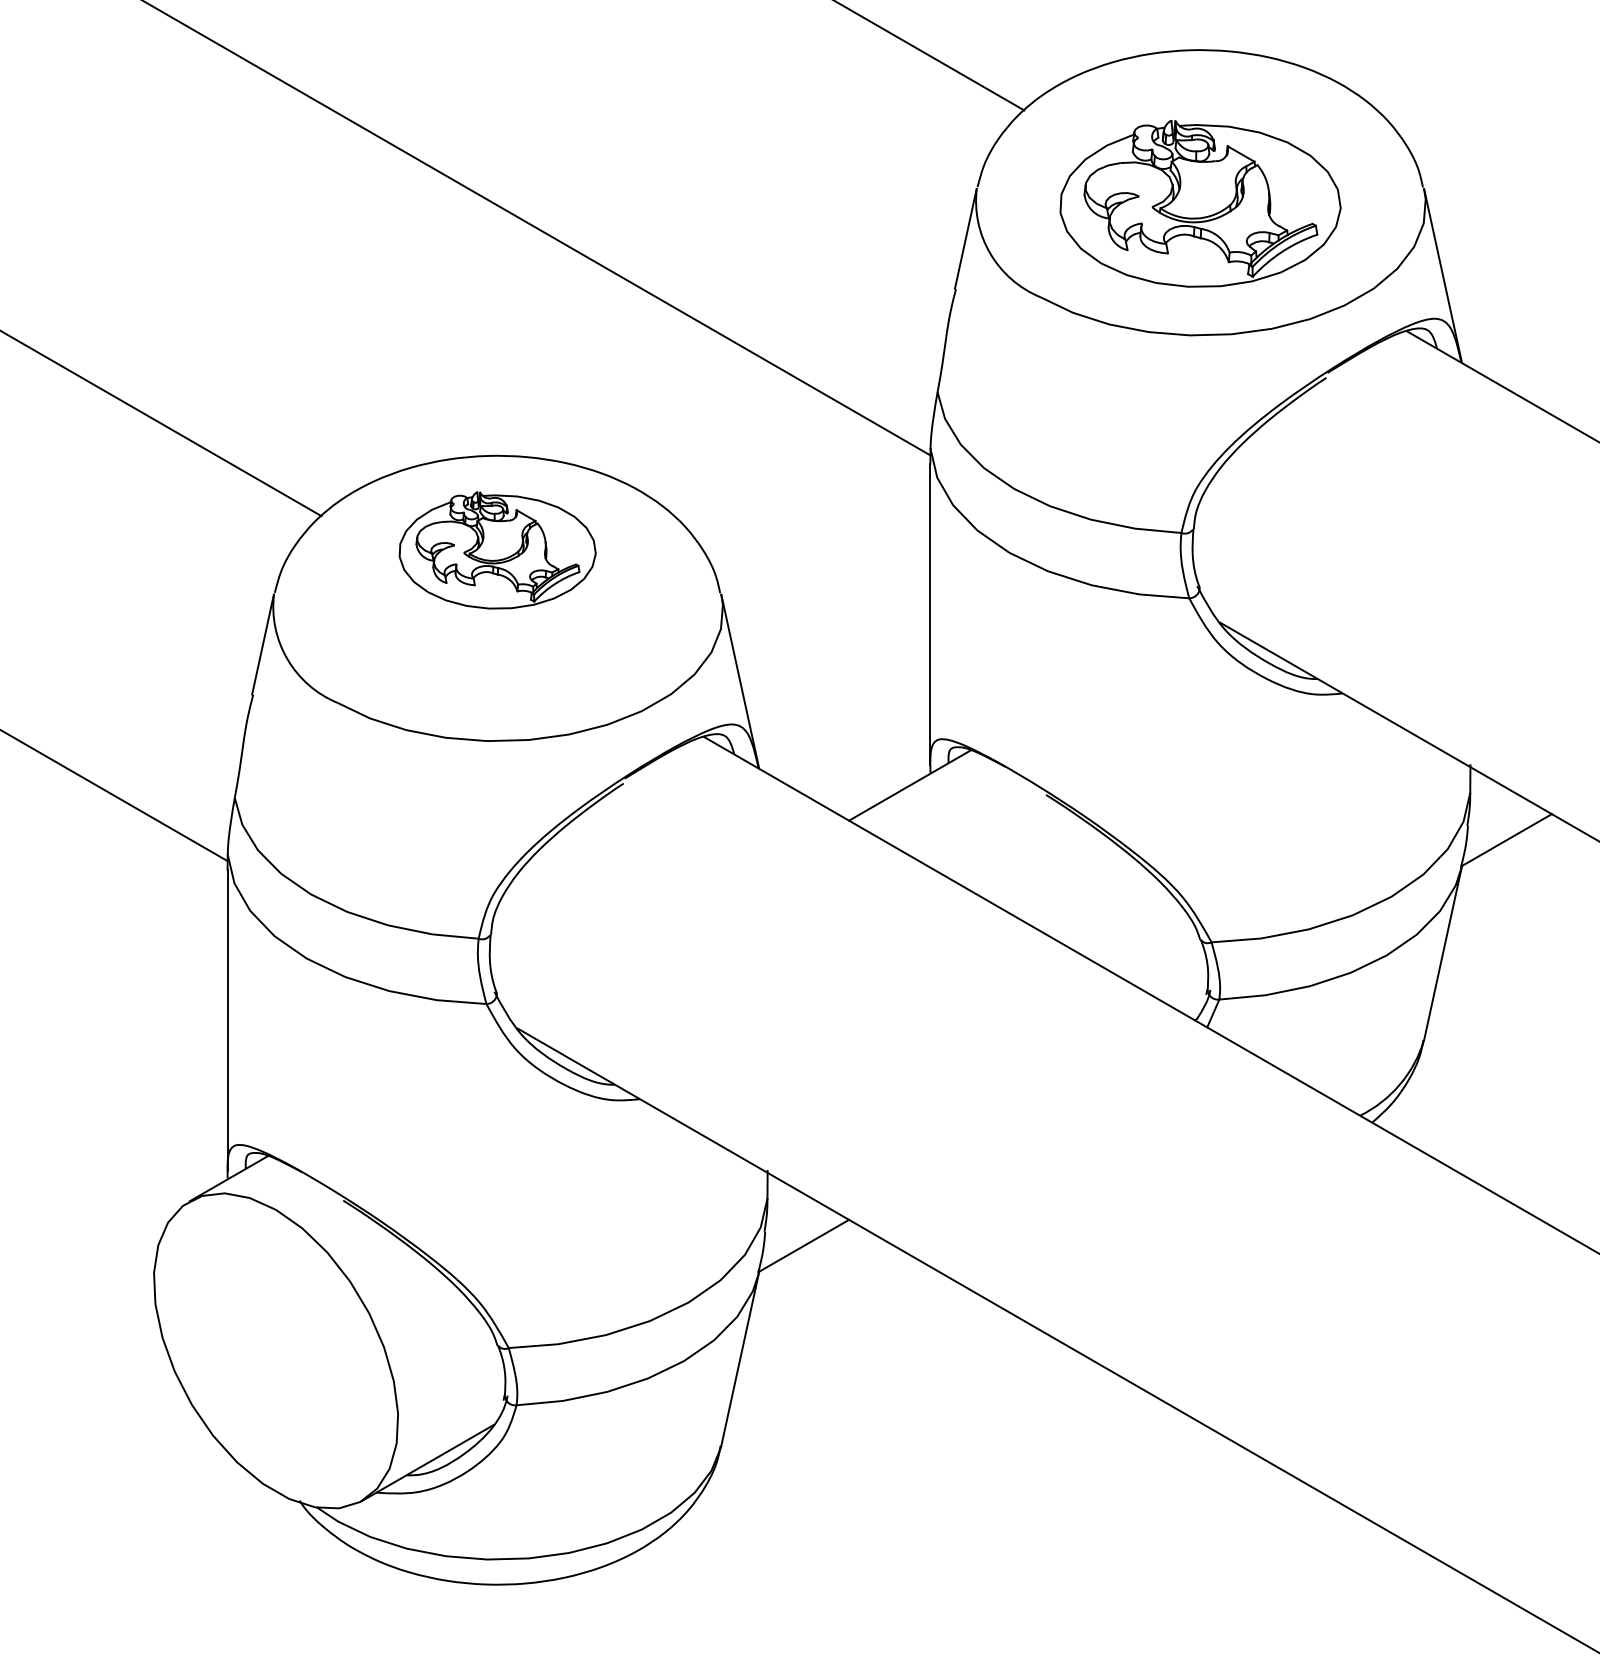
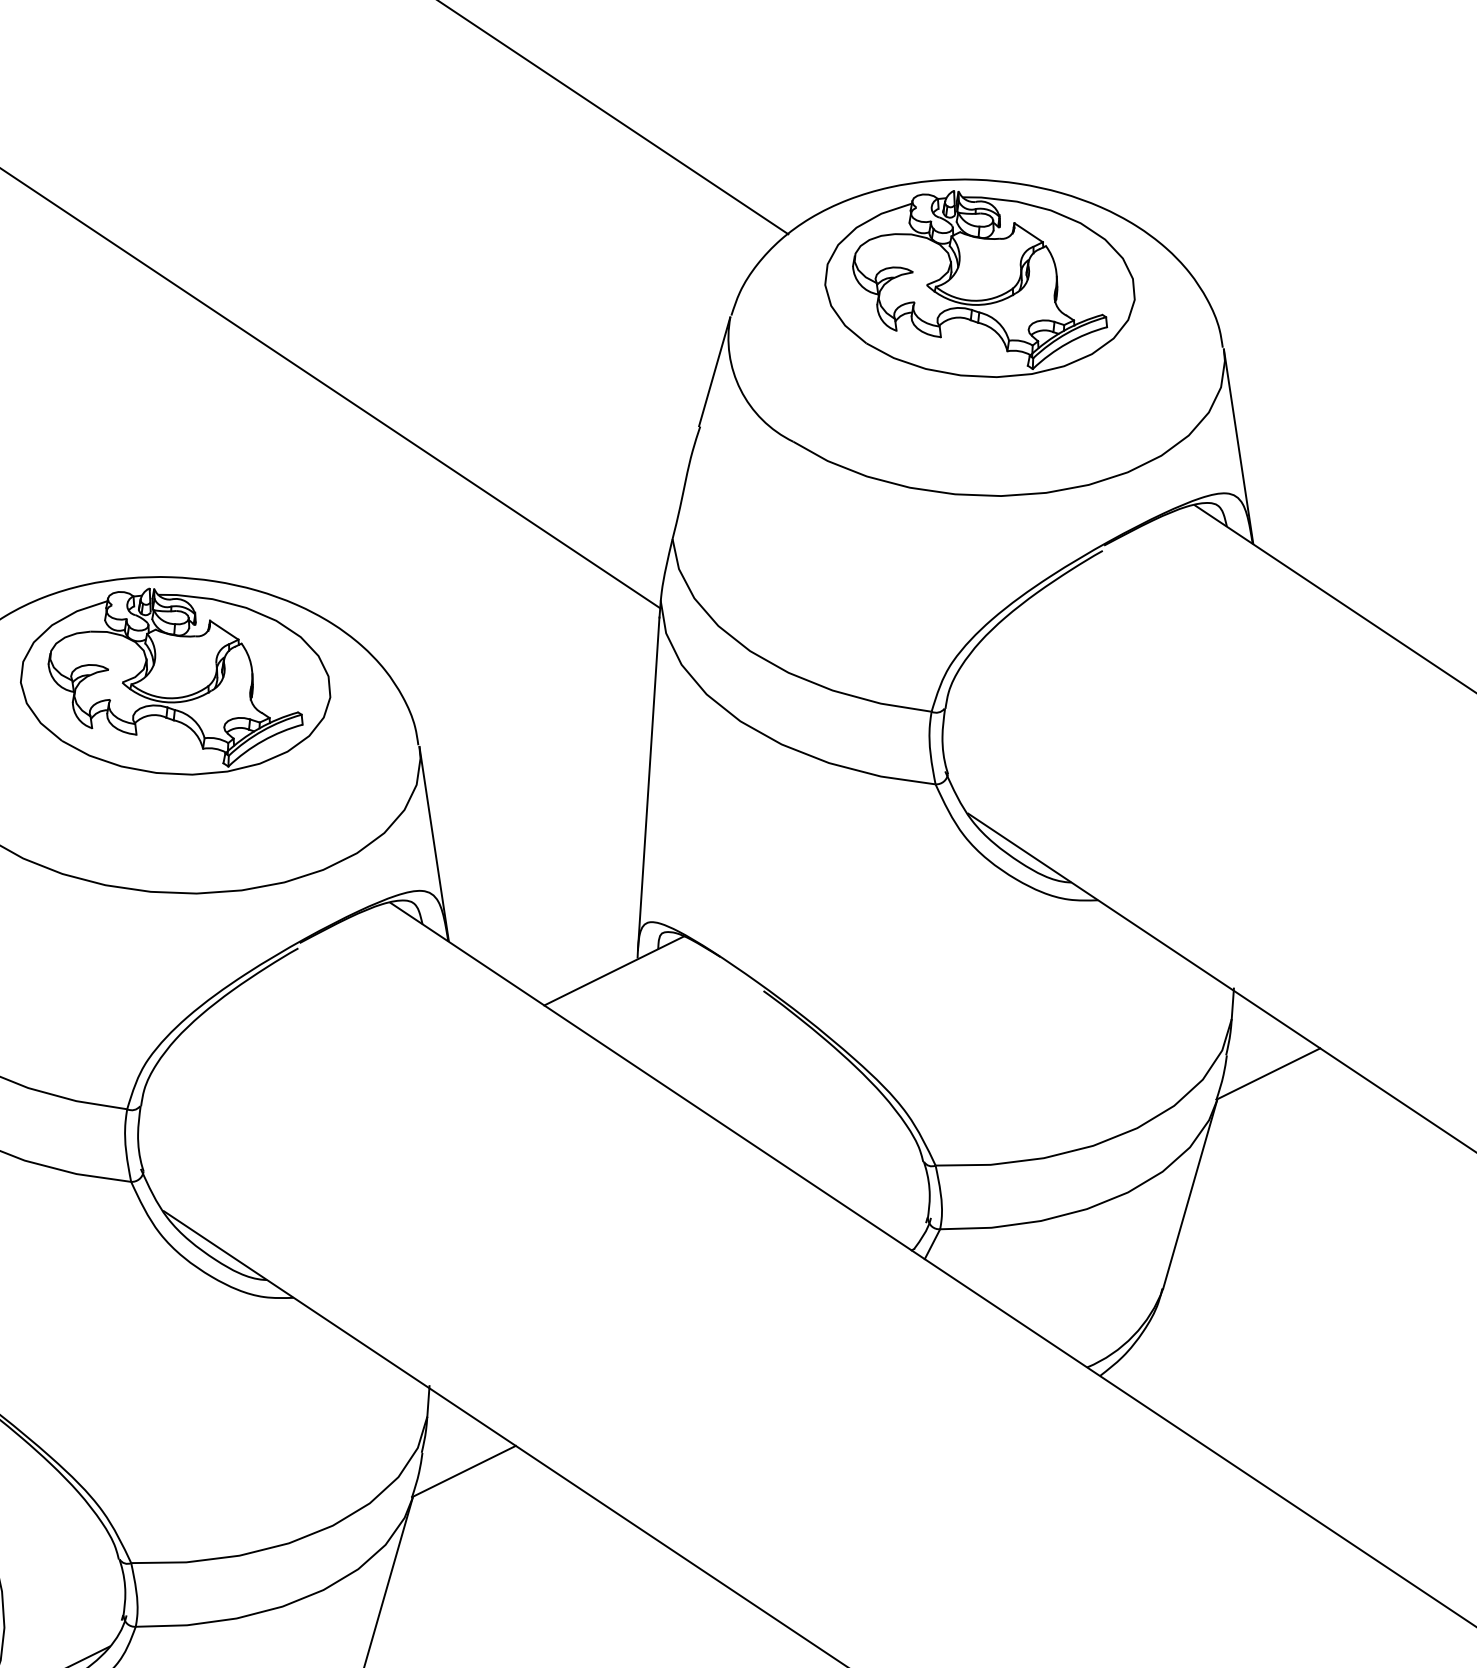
part: (1200, 203) -> (980, 284), moved
part: (497, 550) -> (175, 682), size x1.43

